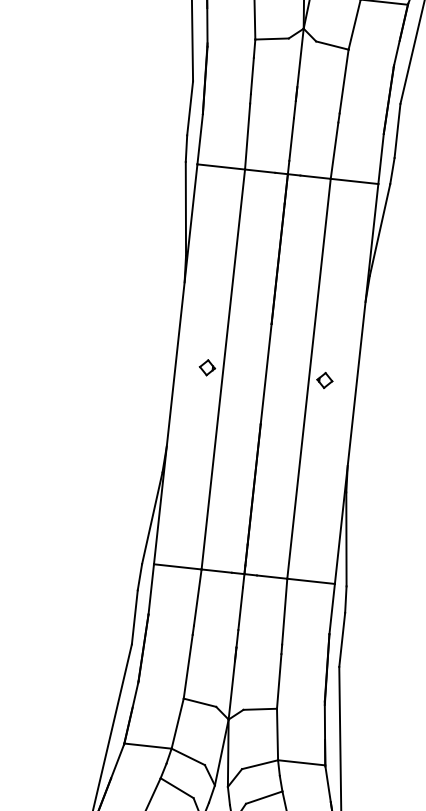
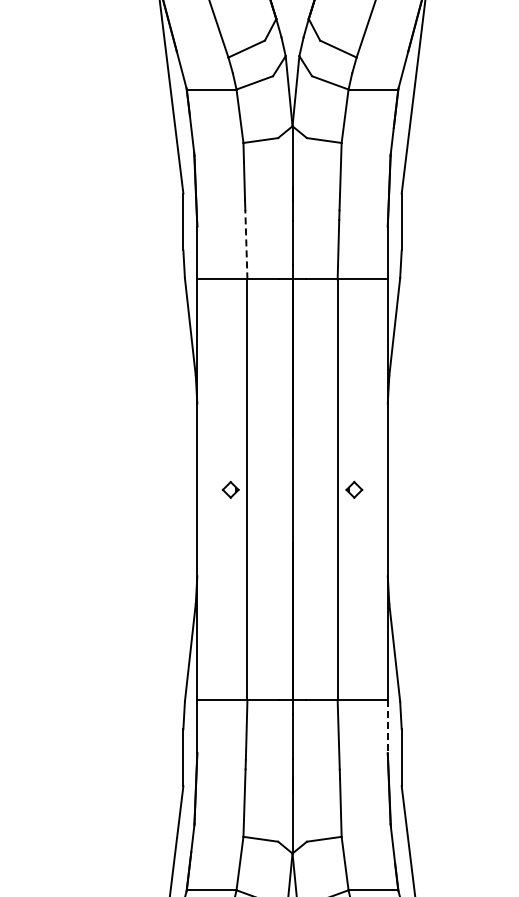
line: (247, 136) -> (246, 244), solid -> dashed
line: (331, 609) -> (387, 727), solid -> dashed

